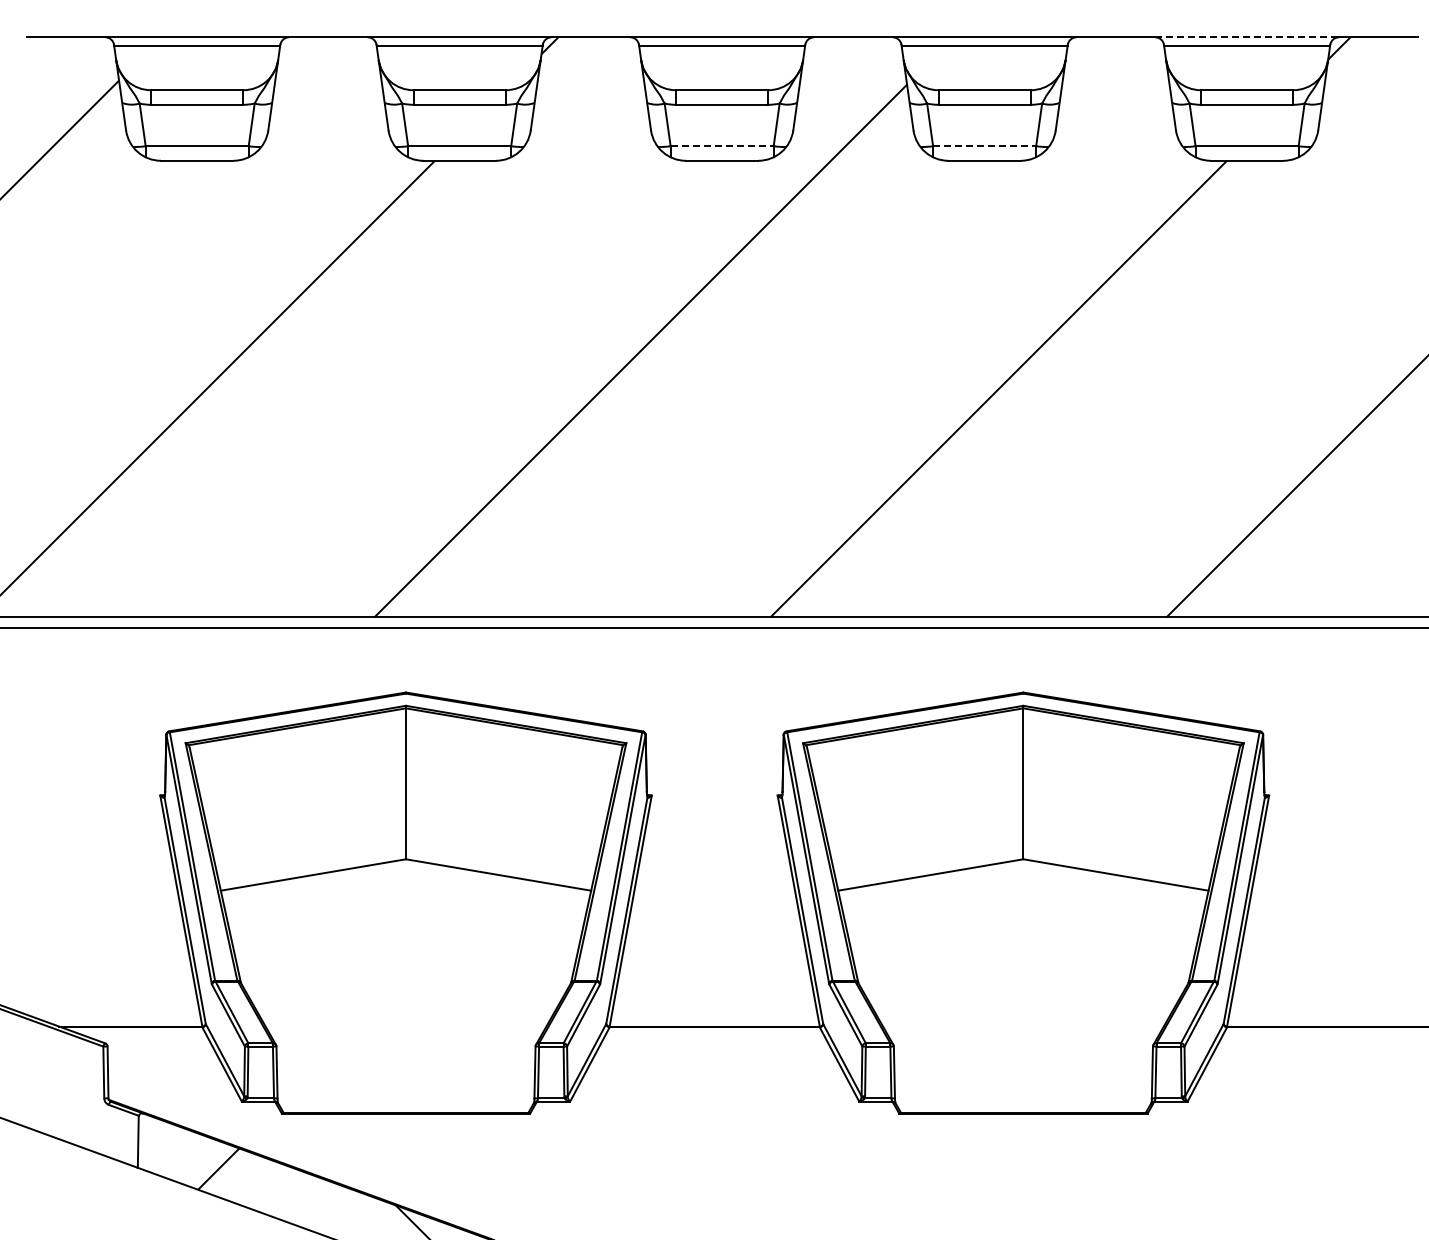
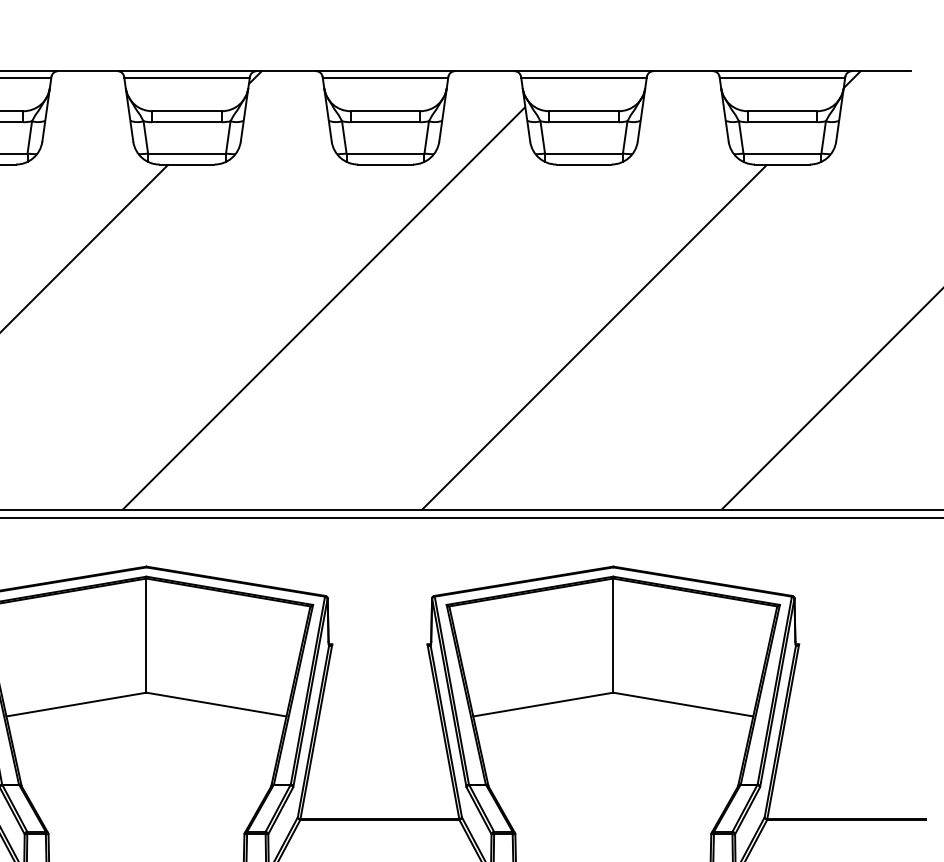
line: (1247, 37) -> (782, 71), dashed -> solid
line: (722, 146) -> (385, 153), dashed -> solid
line: (984, 146) -> (583, 153), dashed -> solid

